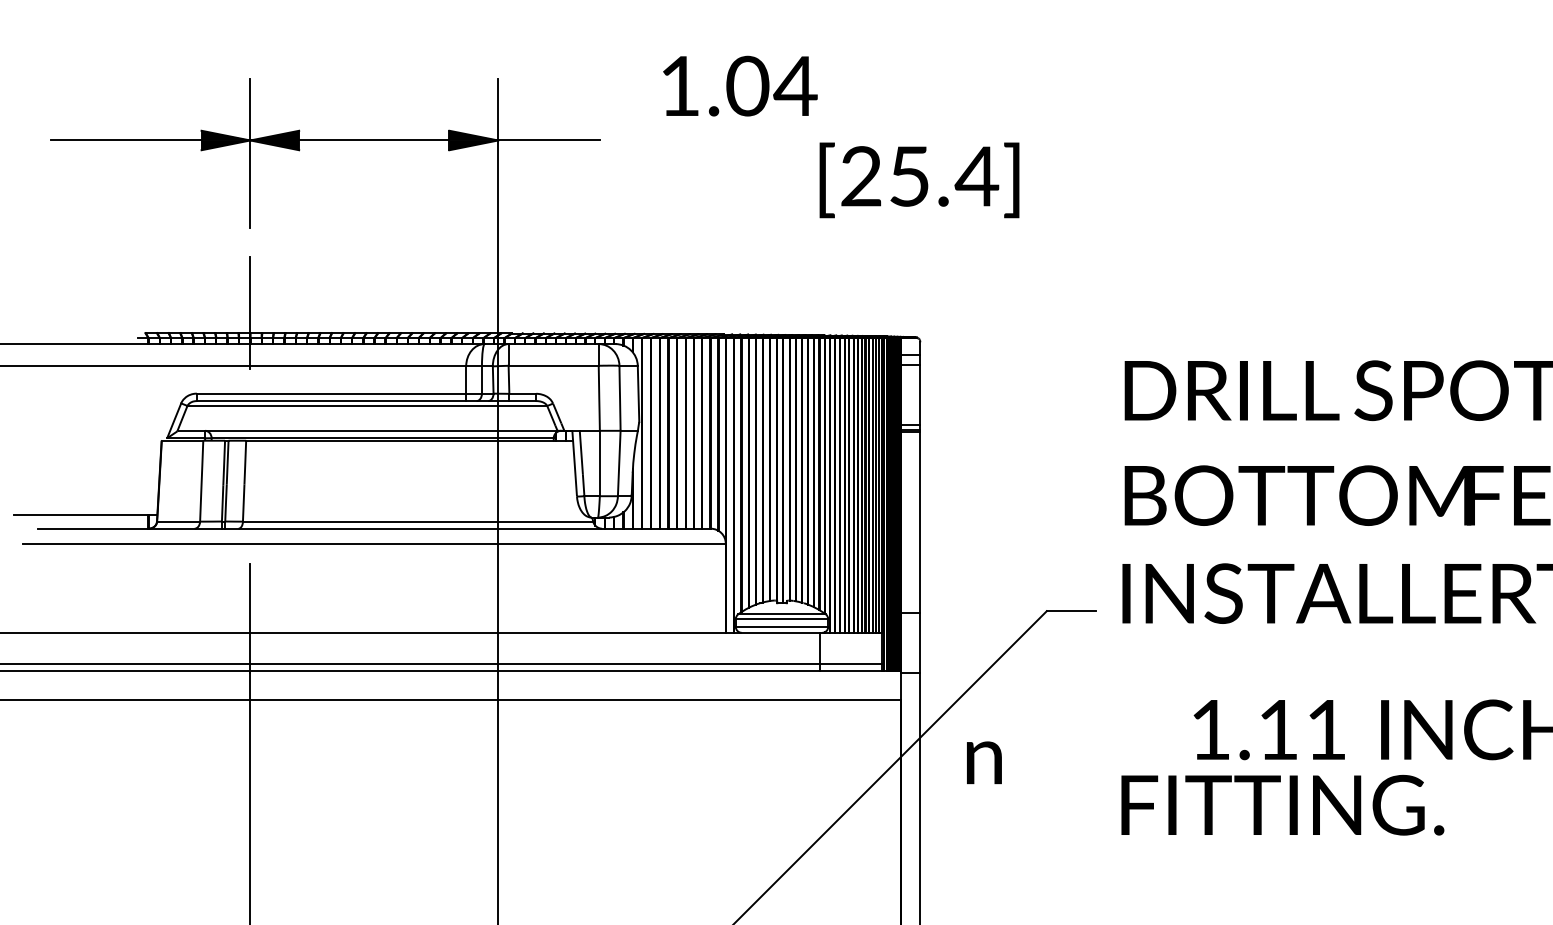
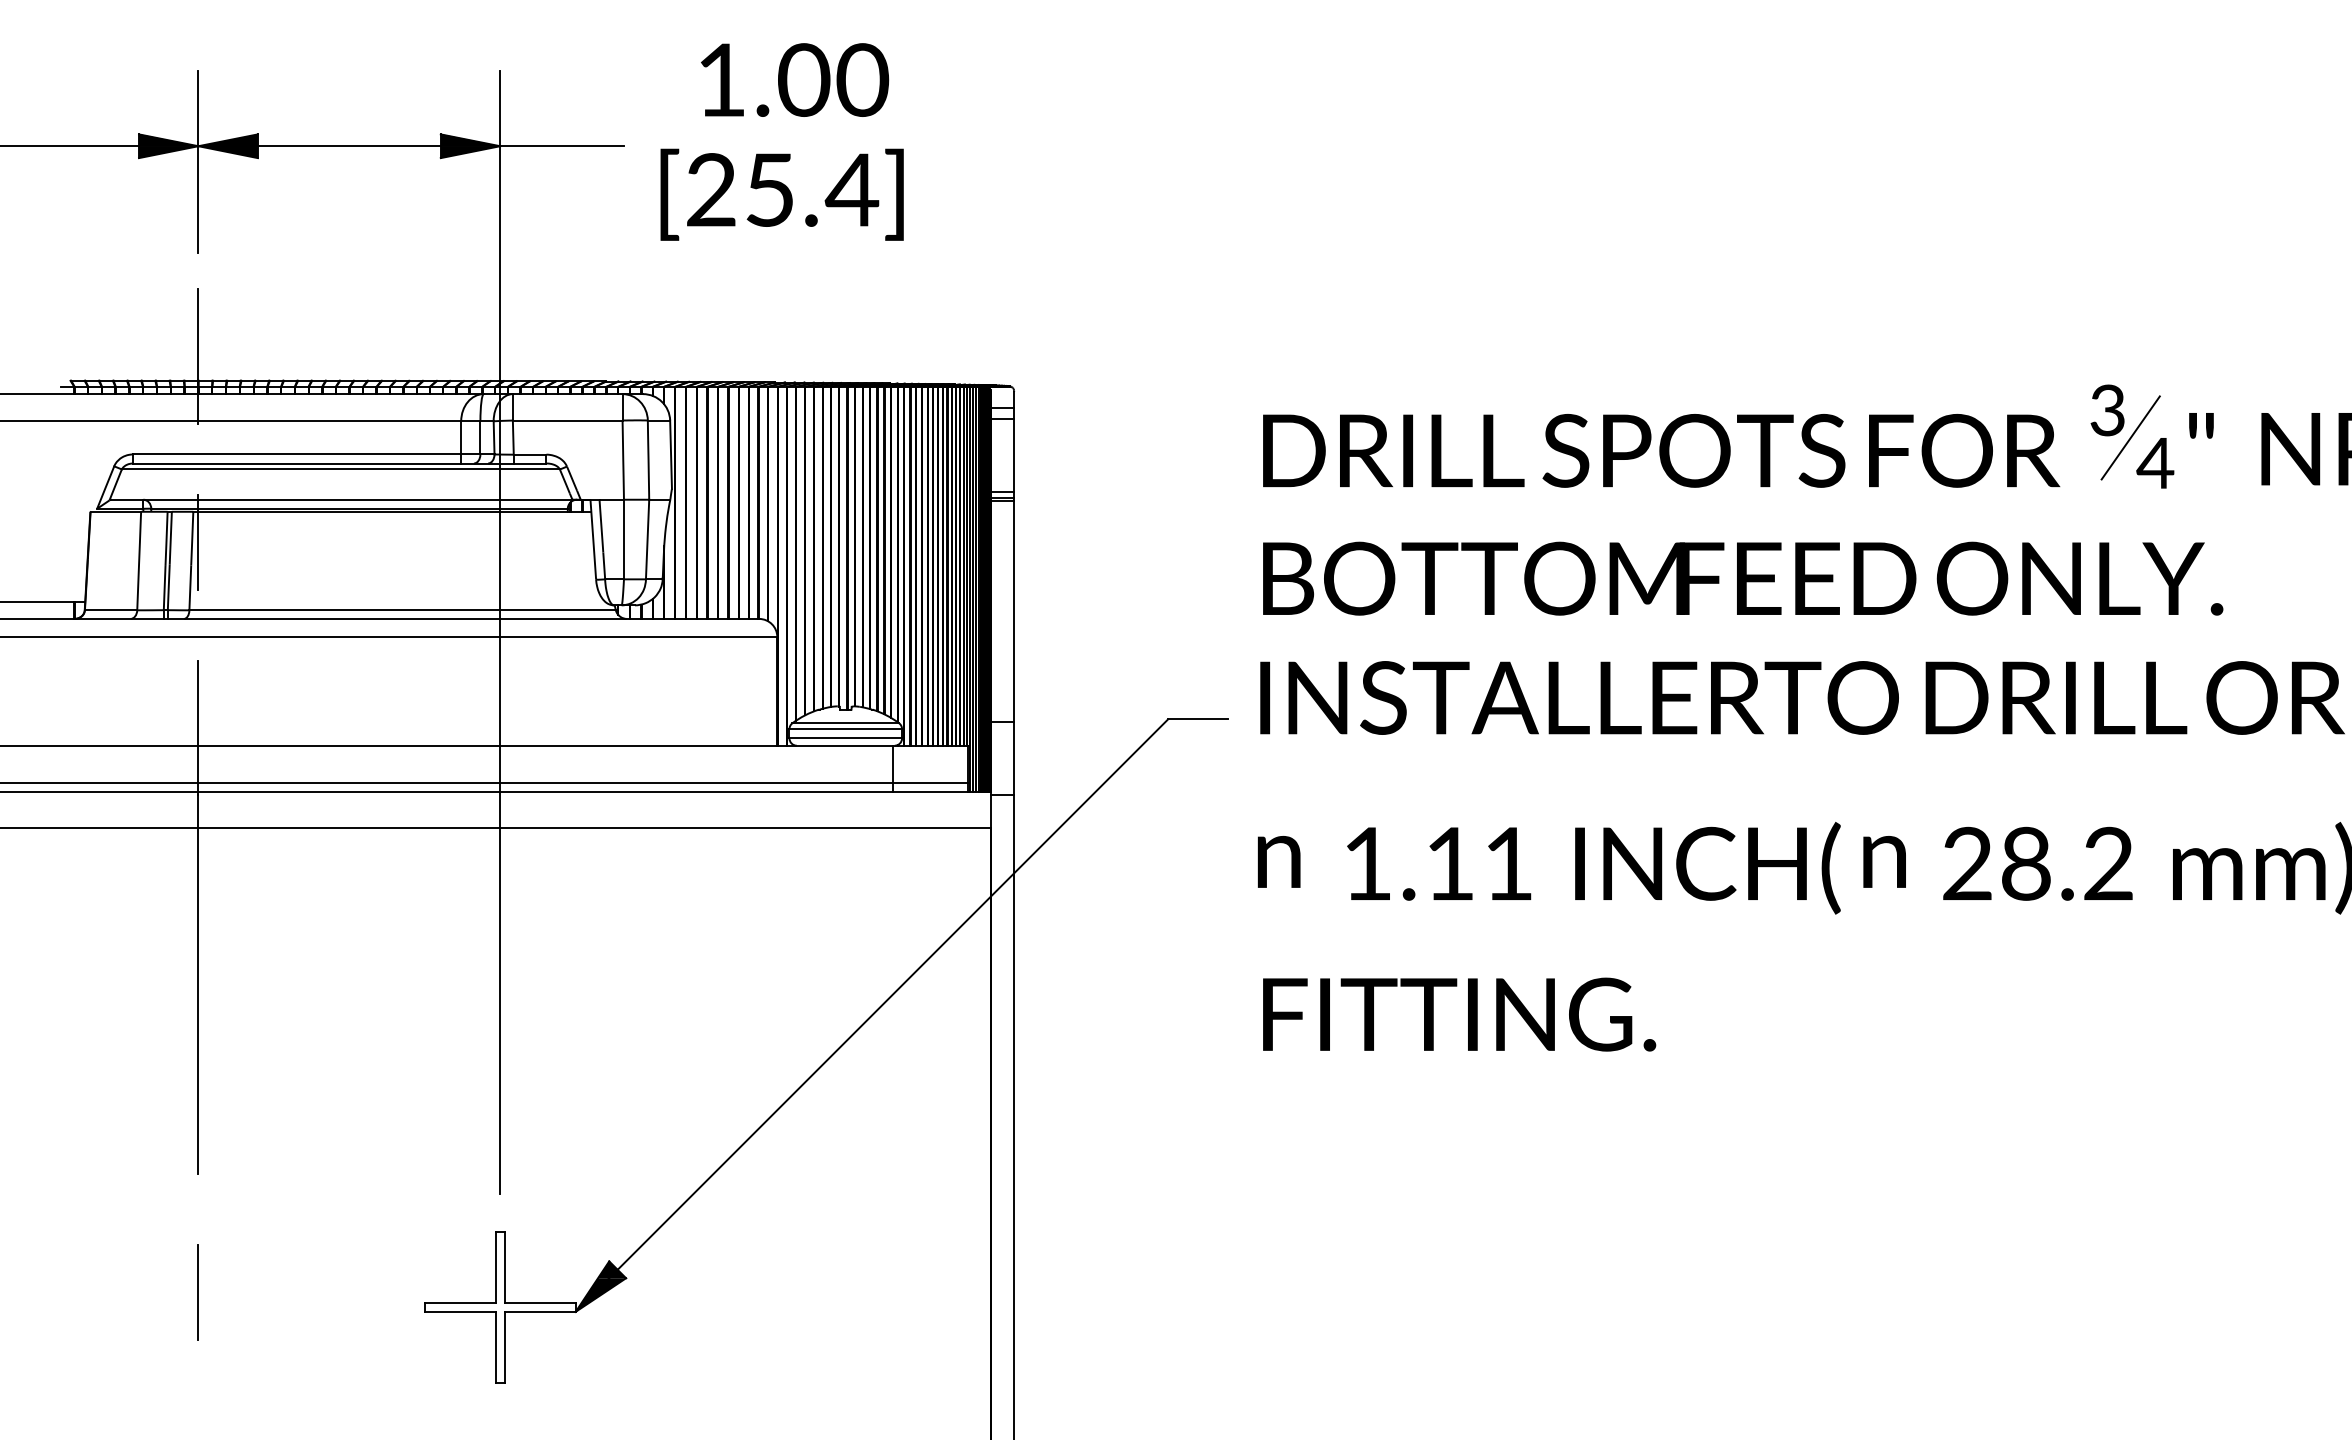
text: (794, 85) -> (861, 79), 1.04 -> 1.00
text: (918, 180) -> (781, 194), moved
line: (250, 465) -> (198, 542), added
text: (984, 762) -> (1279, 861), moved
text: (1282, 805) -> (1459, 1014), moved

